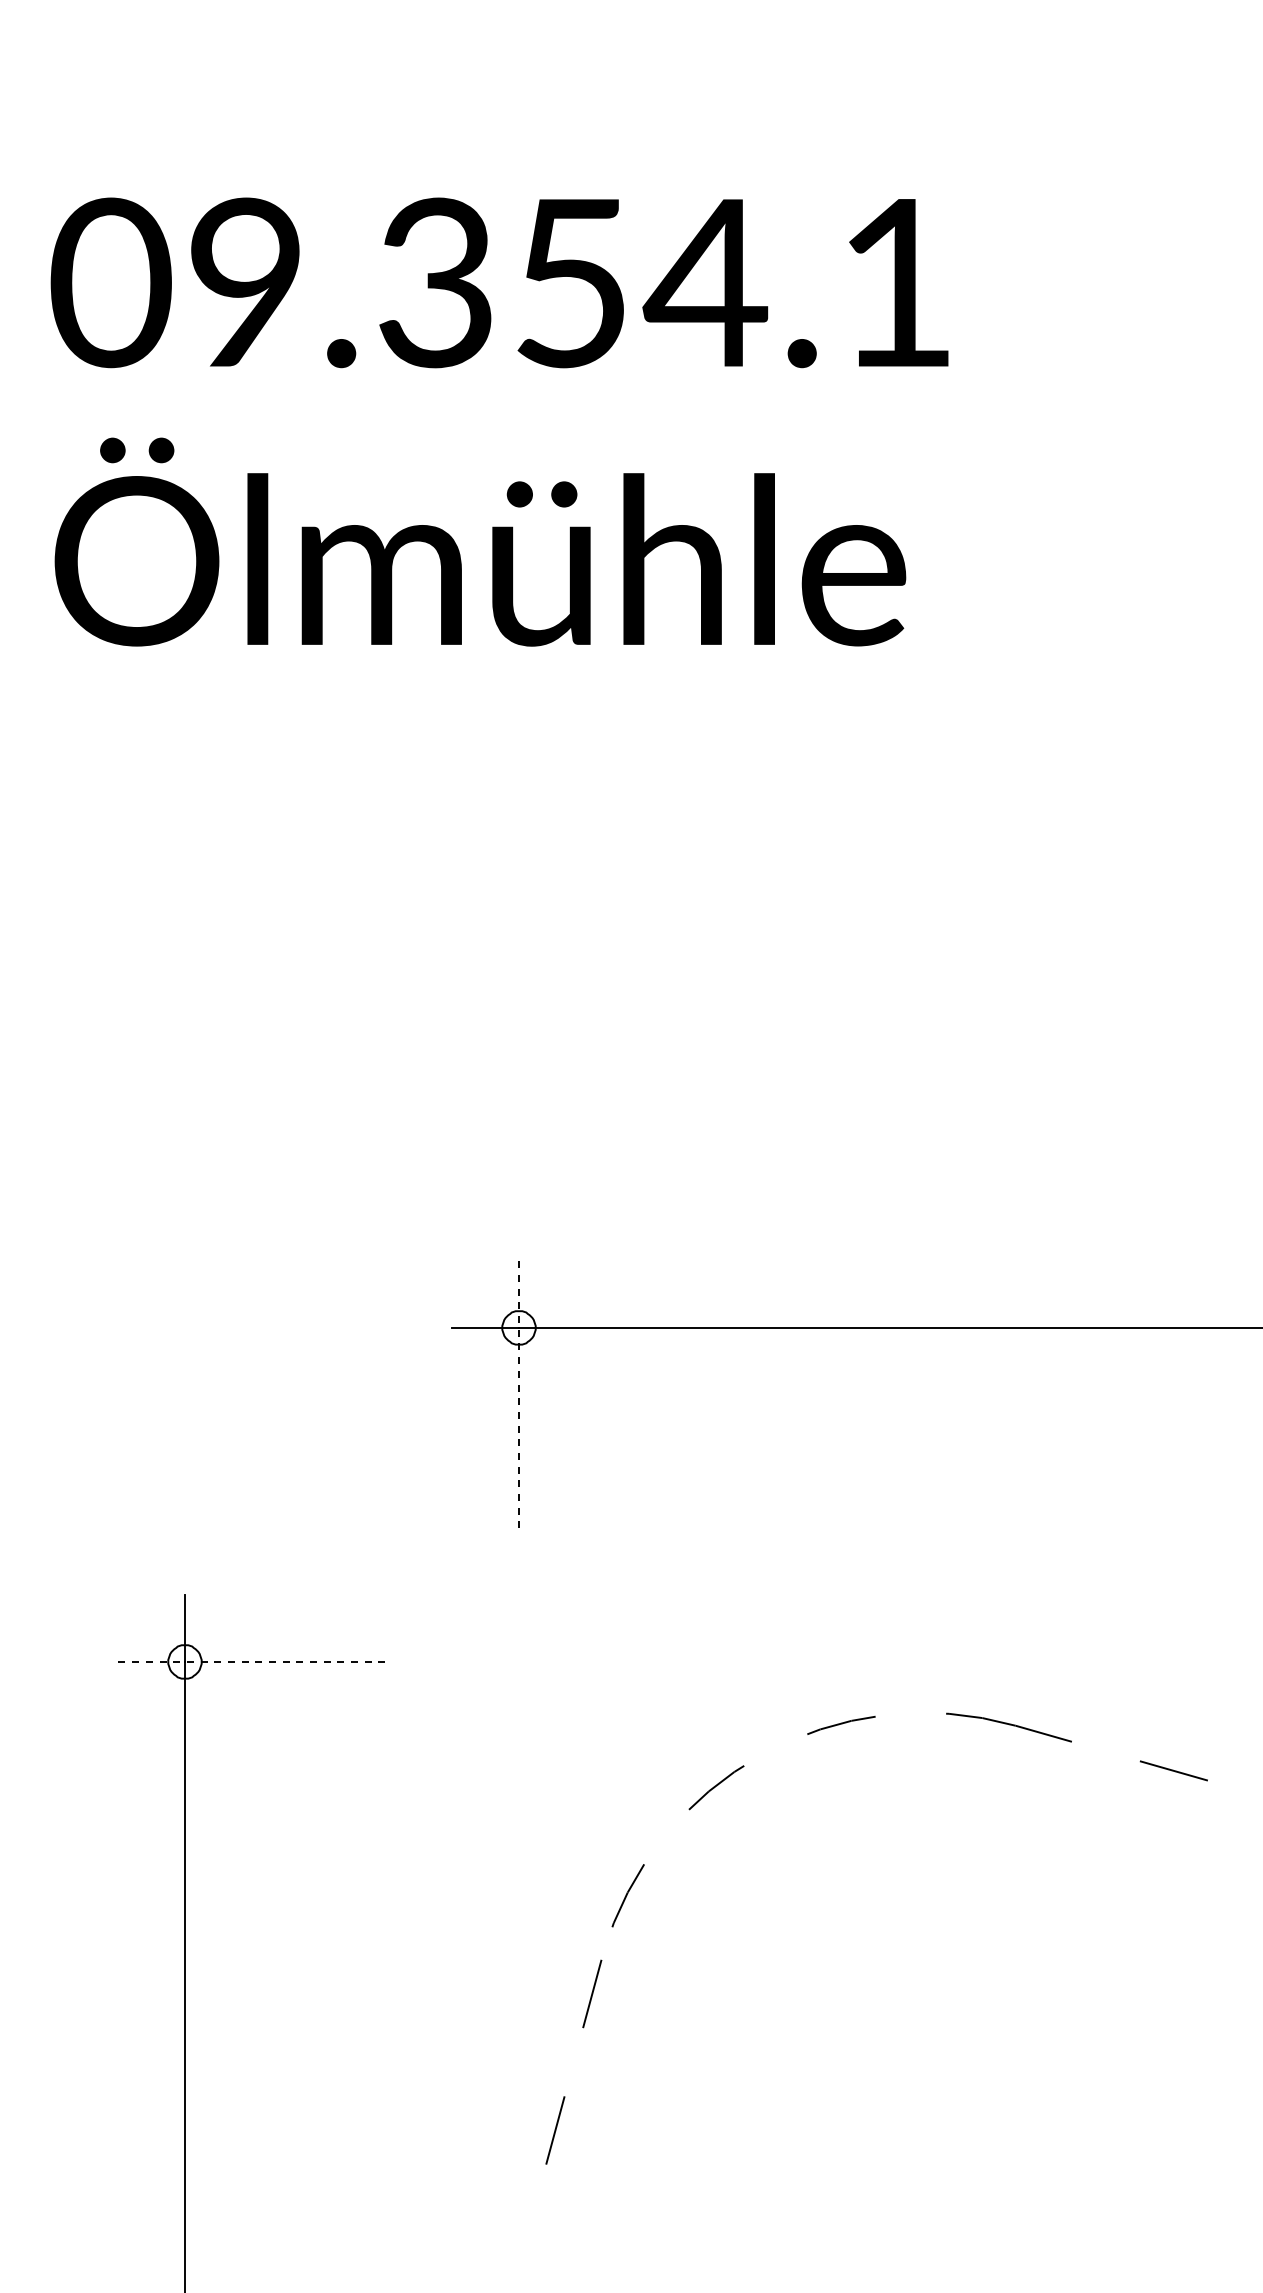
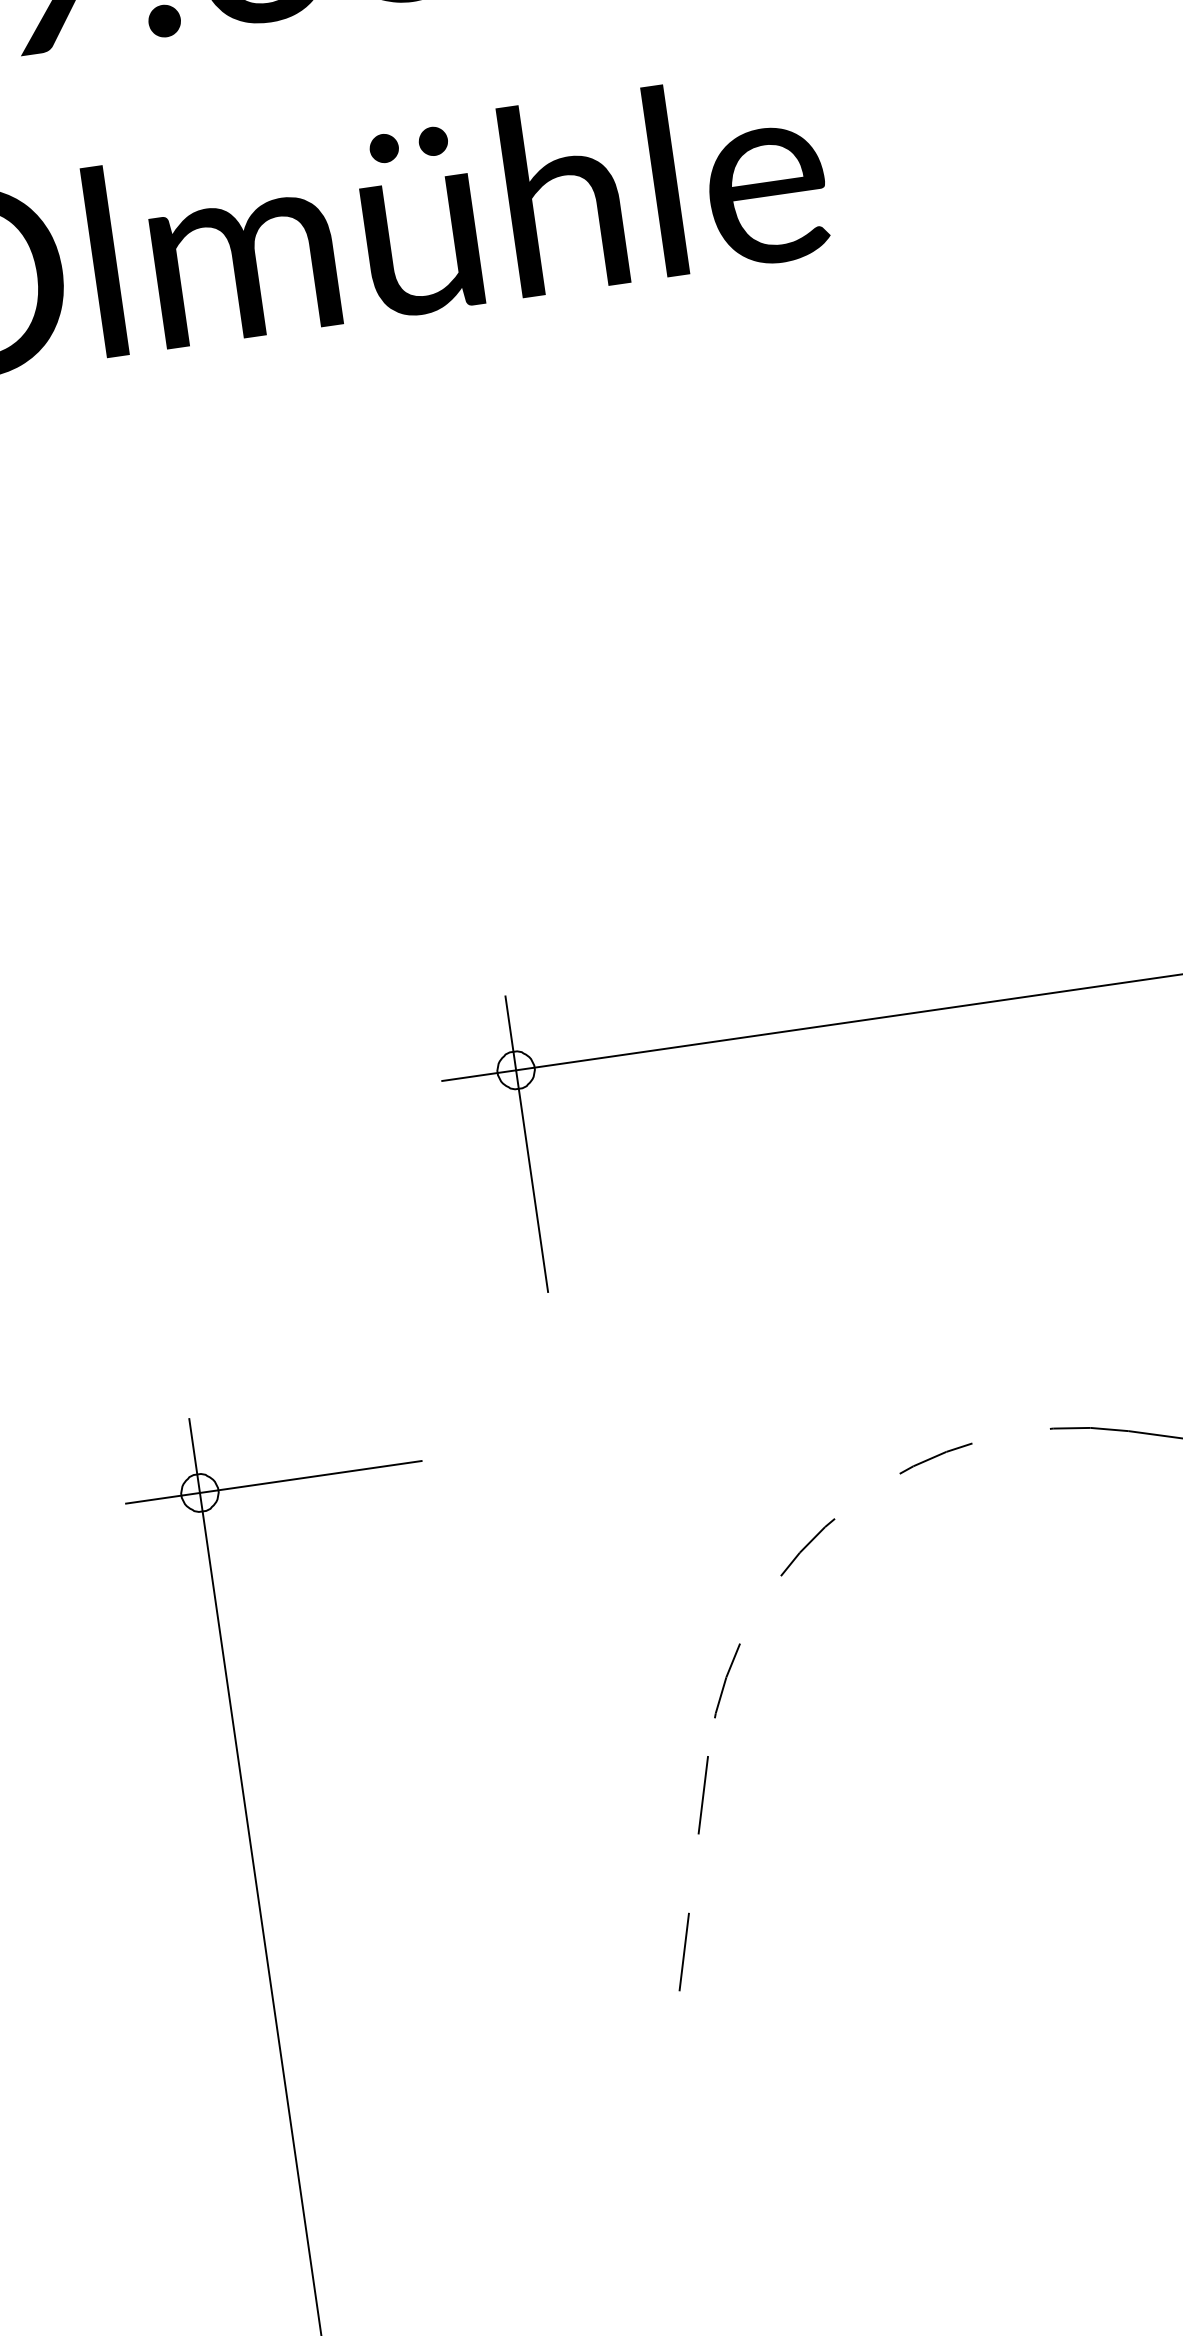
line: (519, 1394) -> (527, 1143), dashed -> solid
line: (251, 1661) -> (273, 1481), dashed -> solid

